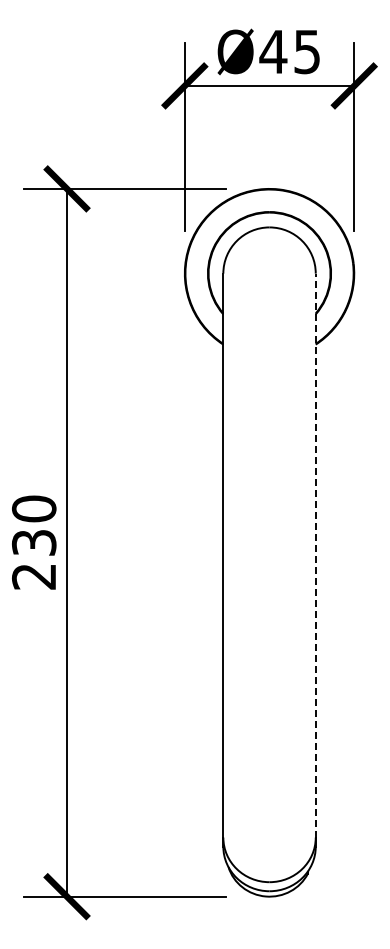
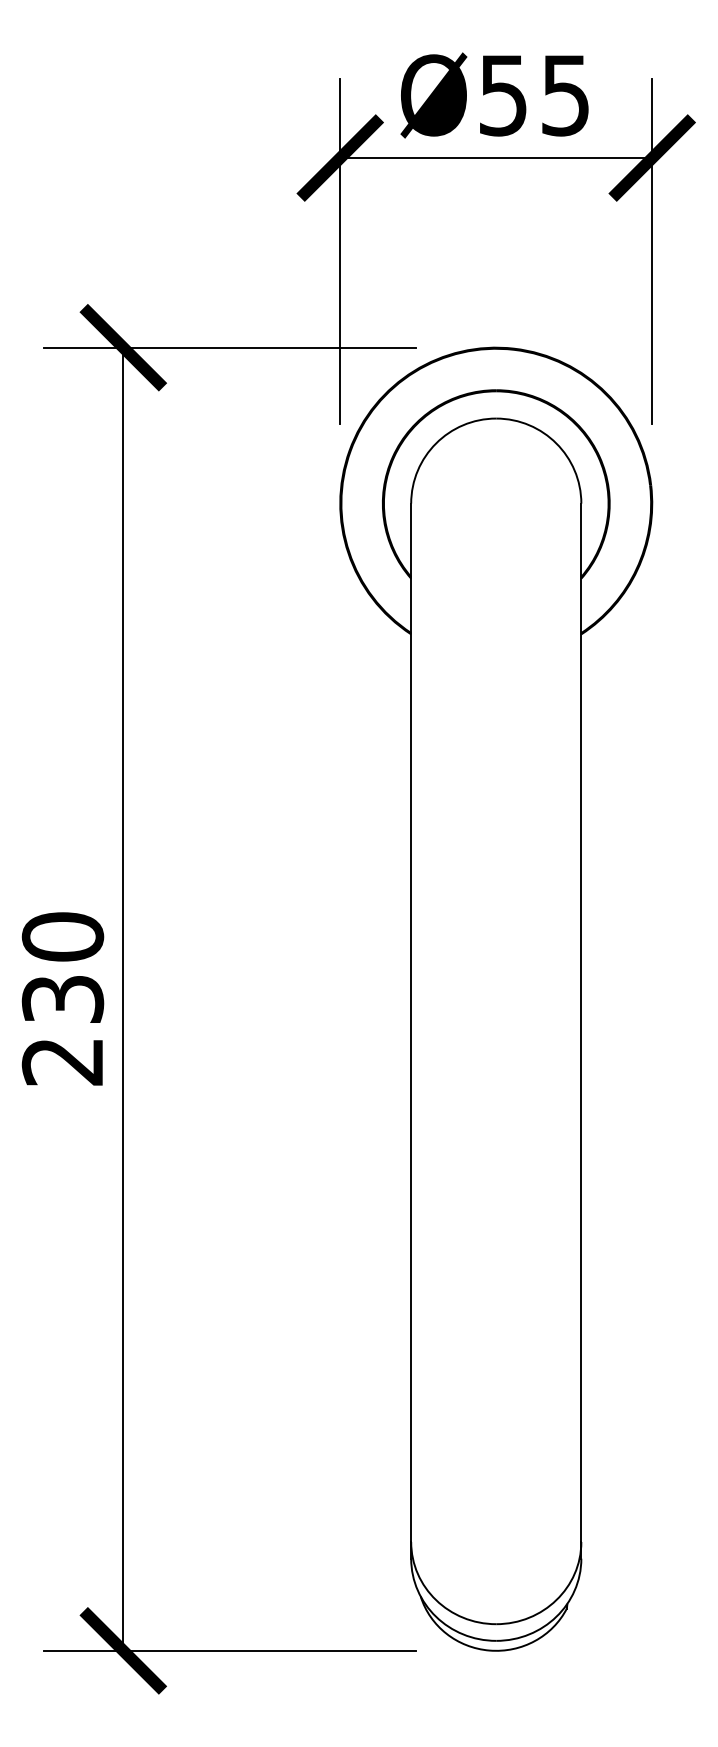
text: (273, 52) -> (503, 96), Ø45 -> Ø55
line: (315, 555) -> (580, 1022), dashed -> solid

